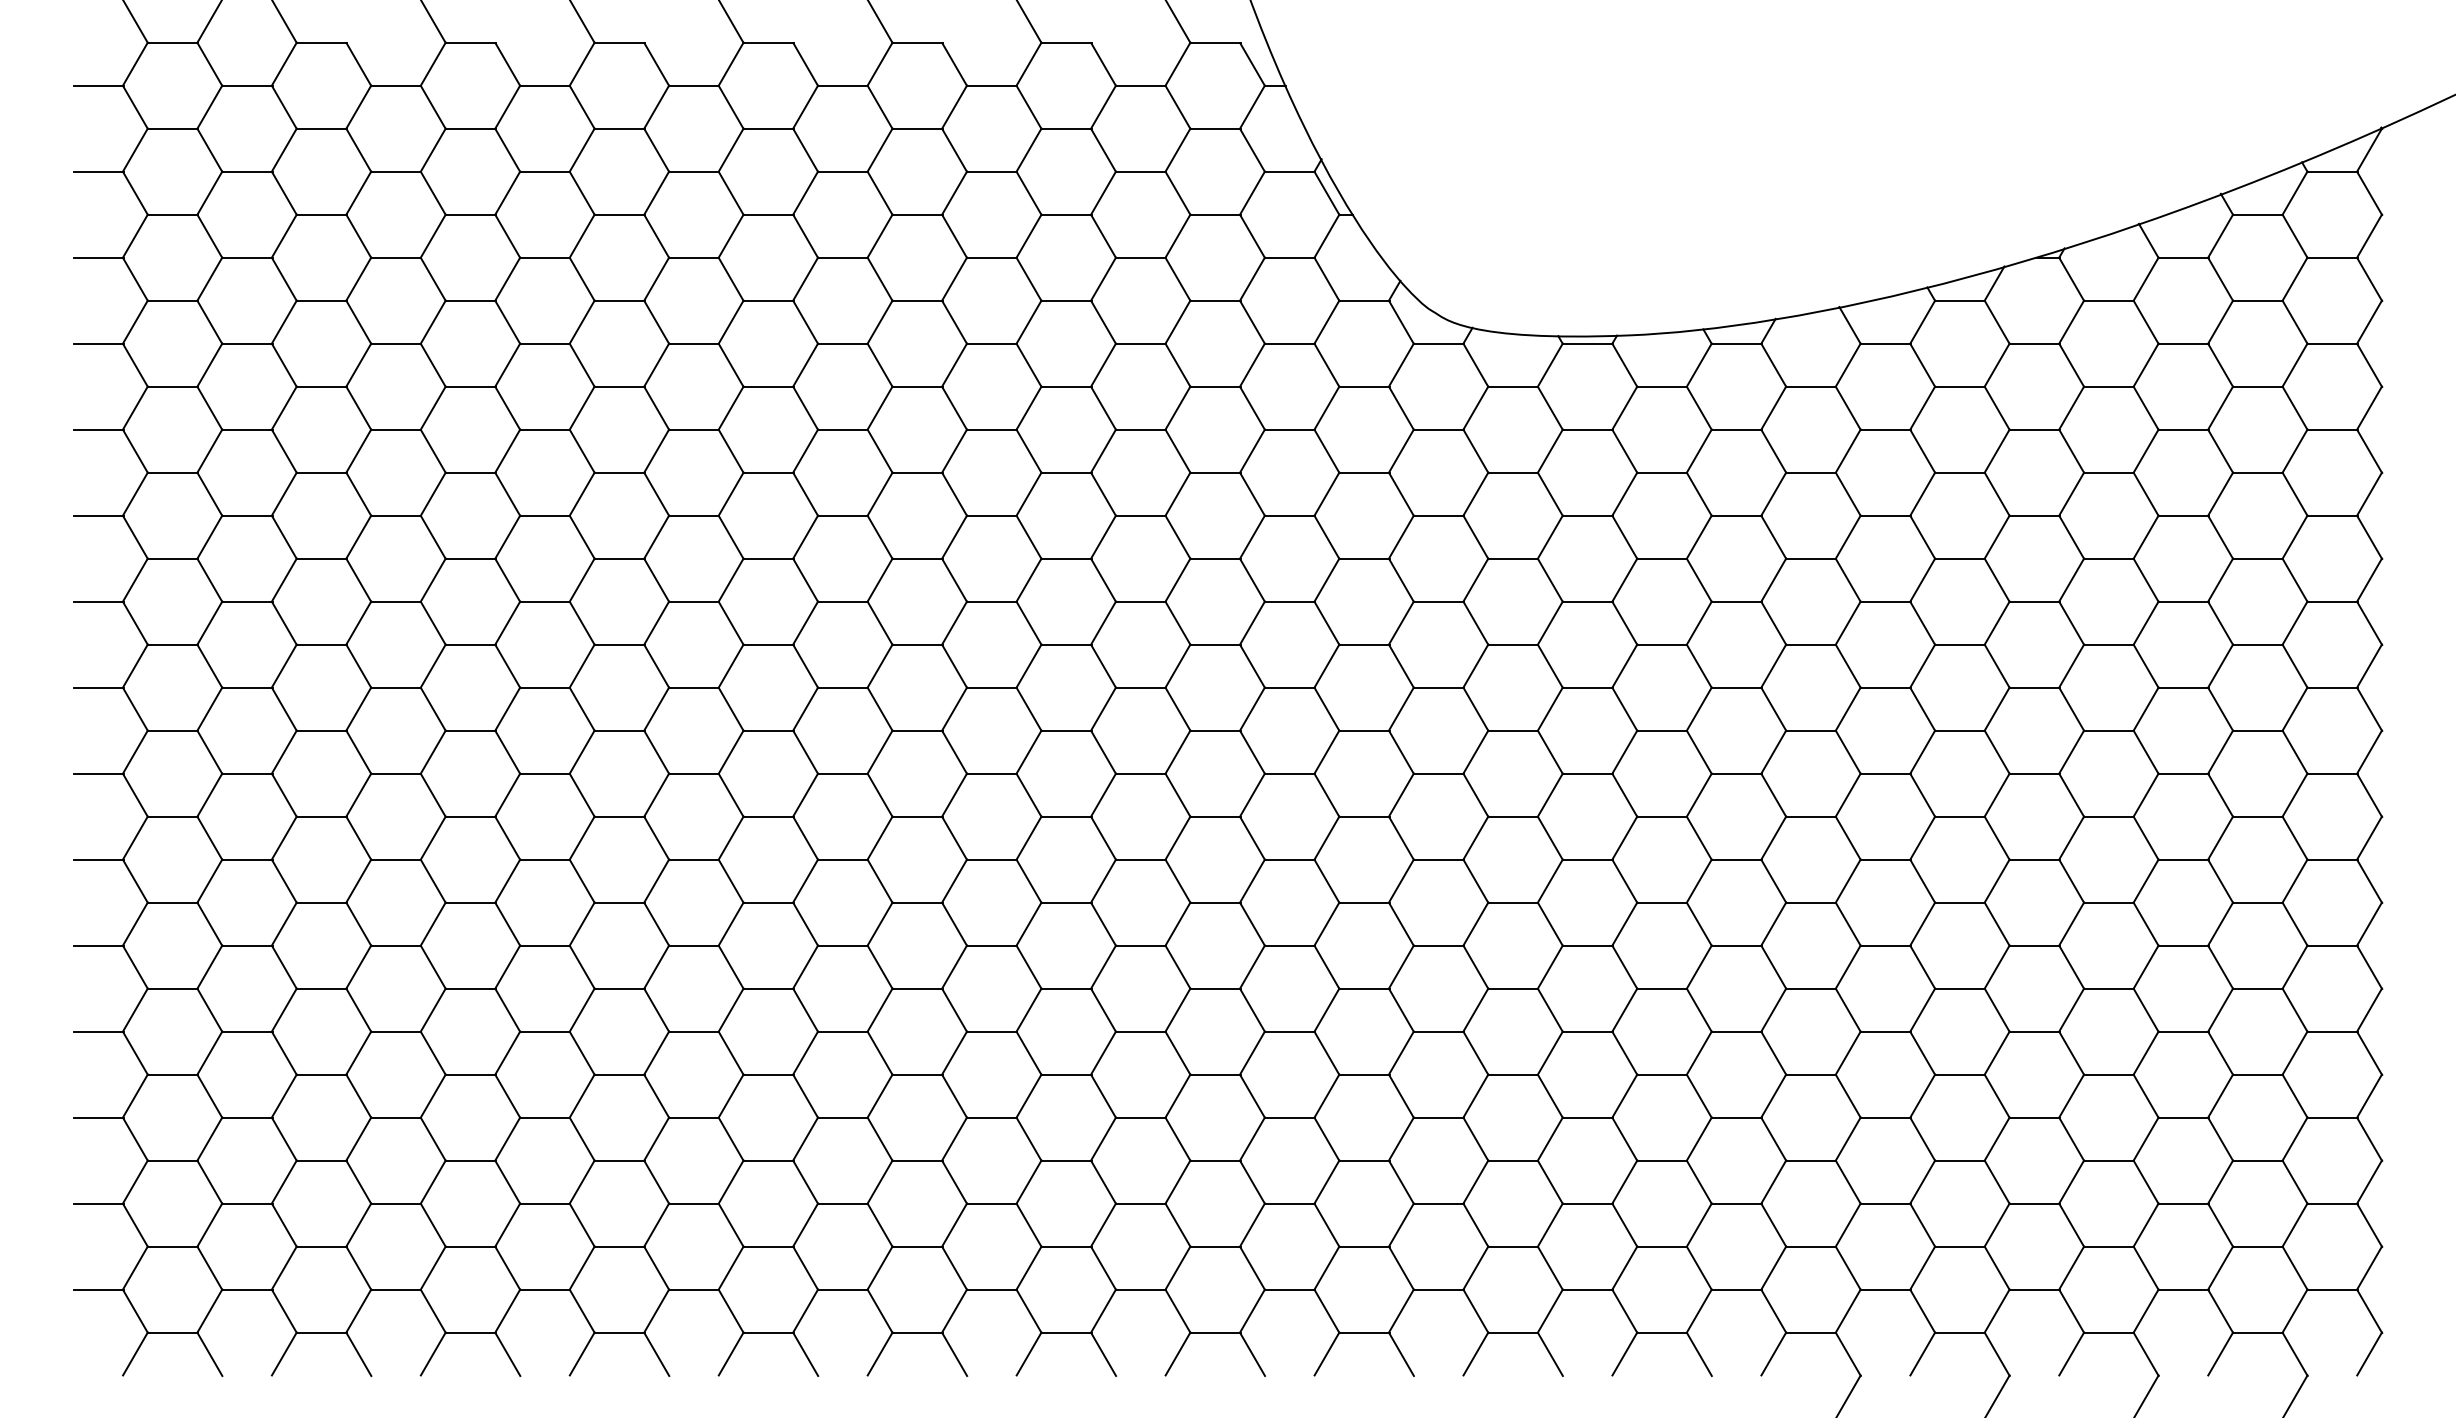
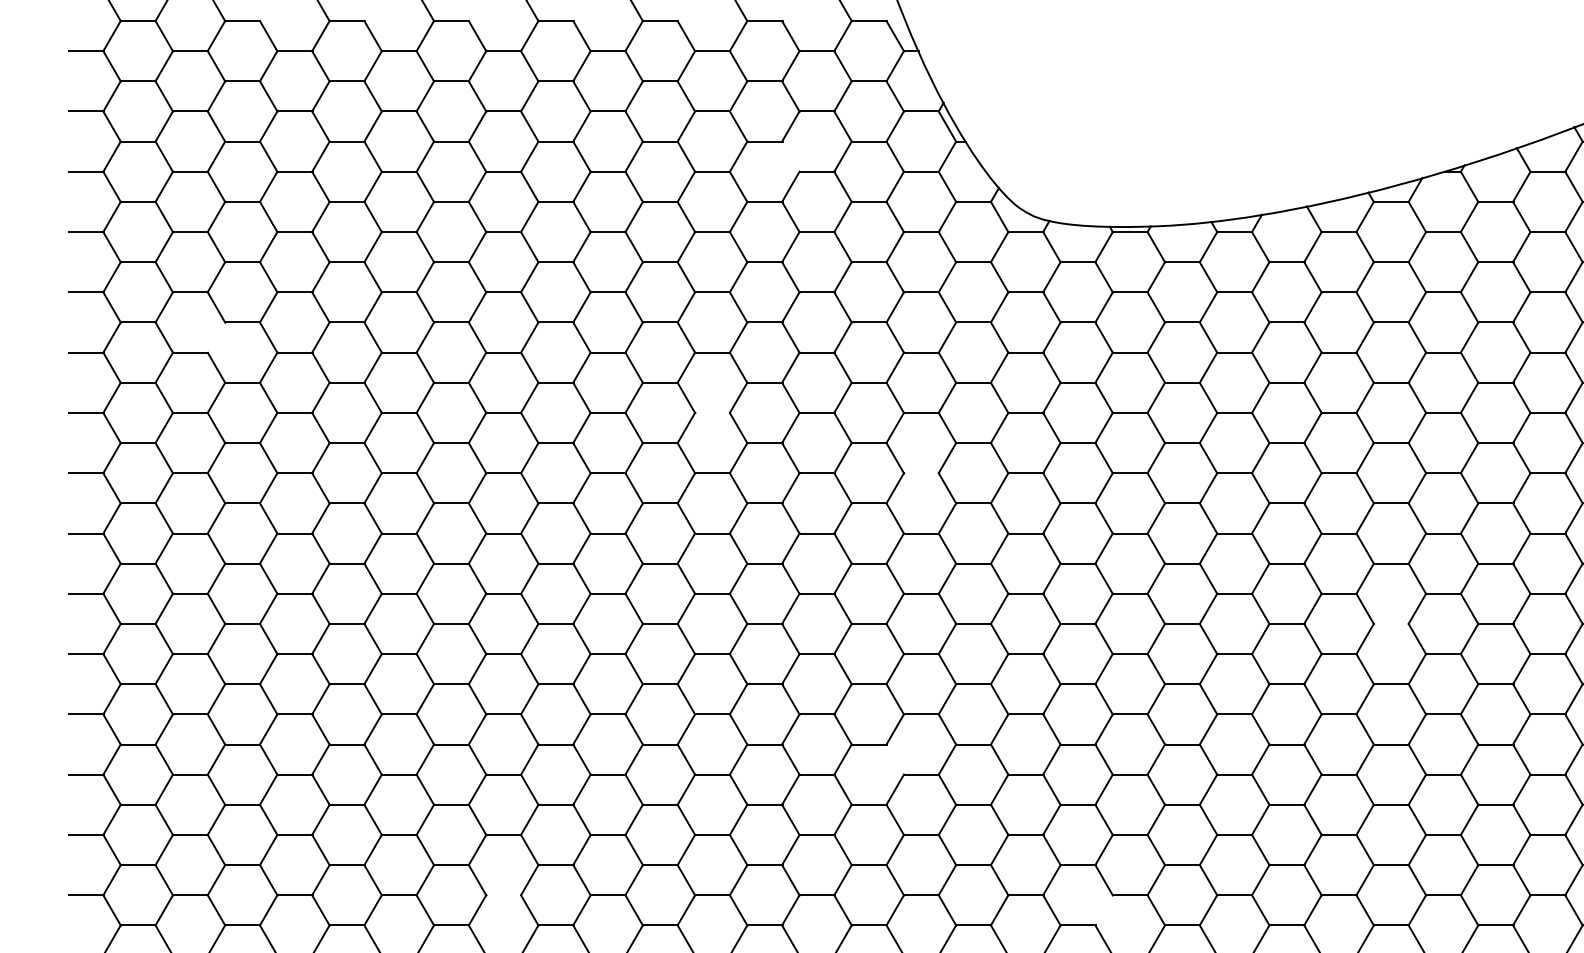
line: (1103, 236) -> (790, 156), removed
line: (283, 493) -> (215, 337), removed
line: (992, 601) -> (713, 412), removed
line: (1290, 687) -> (921, 473), removed
line: (1960, 902) -> (1391, 623), removed
line: (1252, 1096) -> (895, 759), removed
line: (694, 1289) -> (504, 895), removed
line: (1549, 1310) -> (1103, 909), removed

